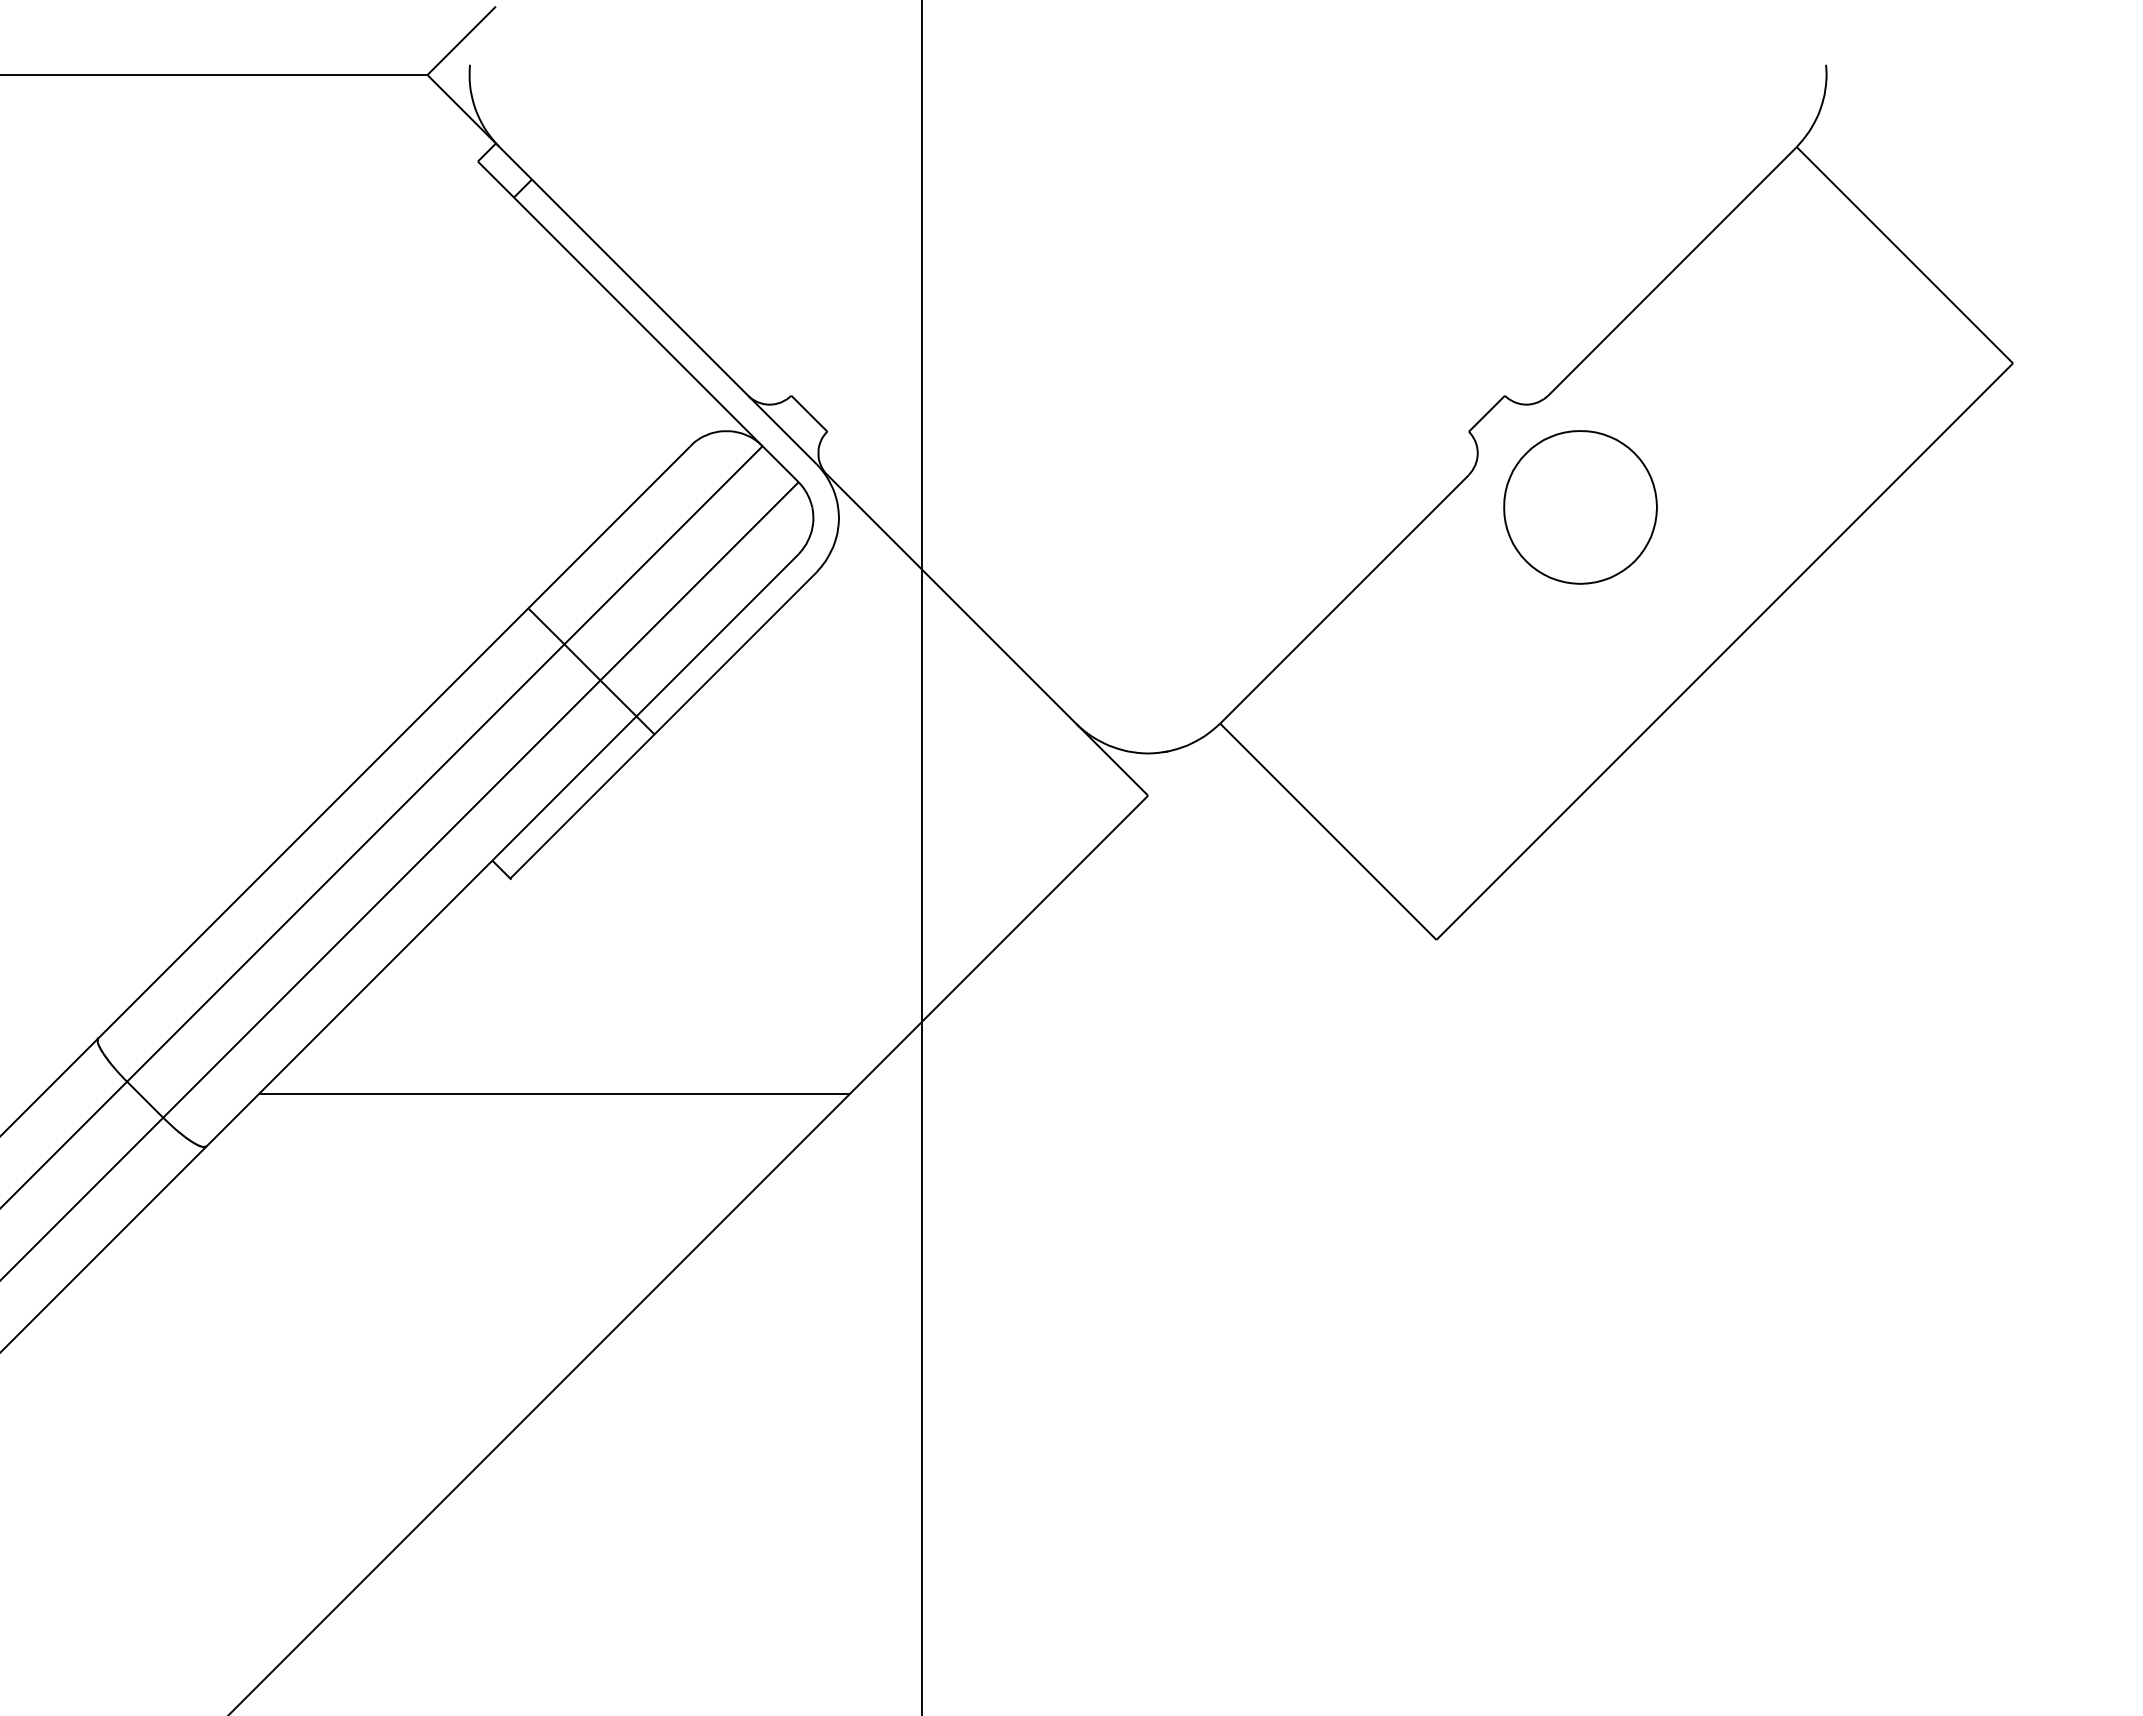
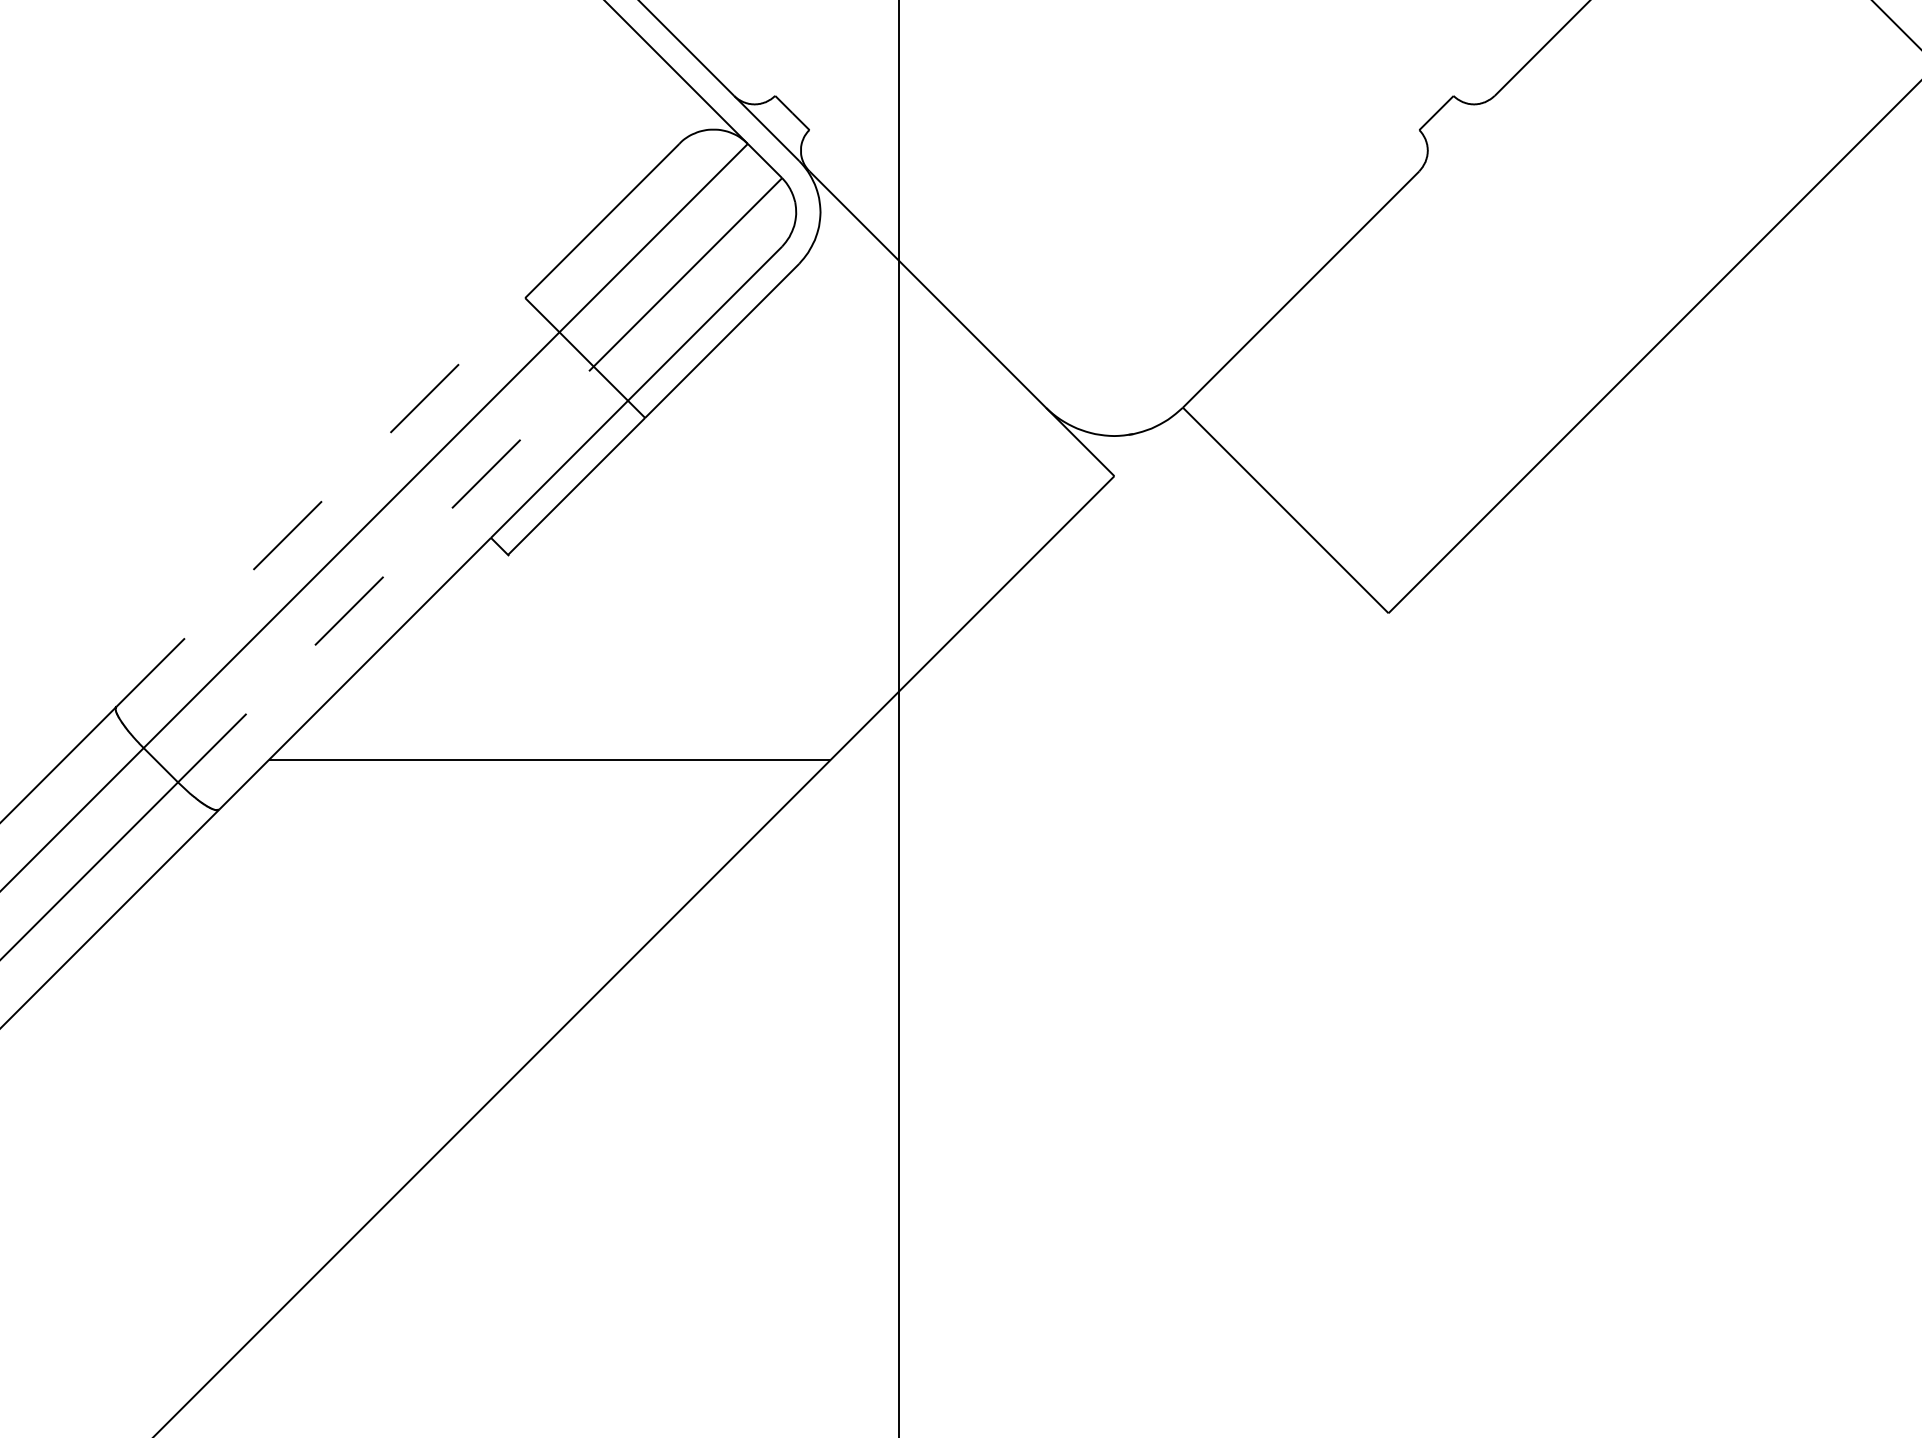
part: (1580, 507) -> (1525, 202), removed
line: (313, 823) -> (320, 502), solid -> dashed
line: (382, 898) -> (386, 573), solid -> dashed

